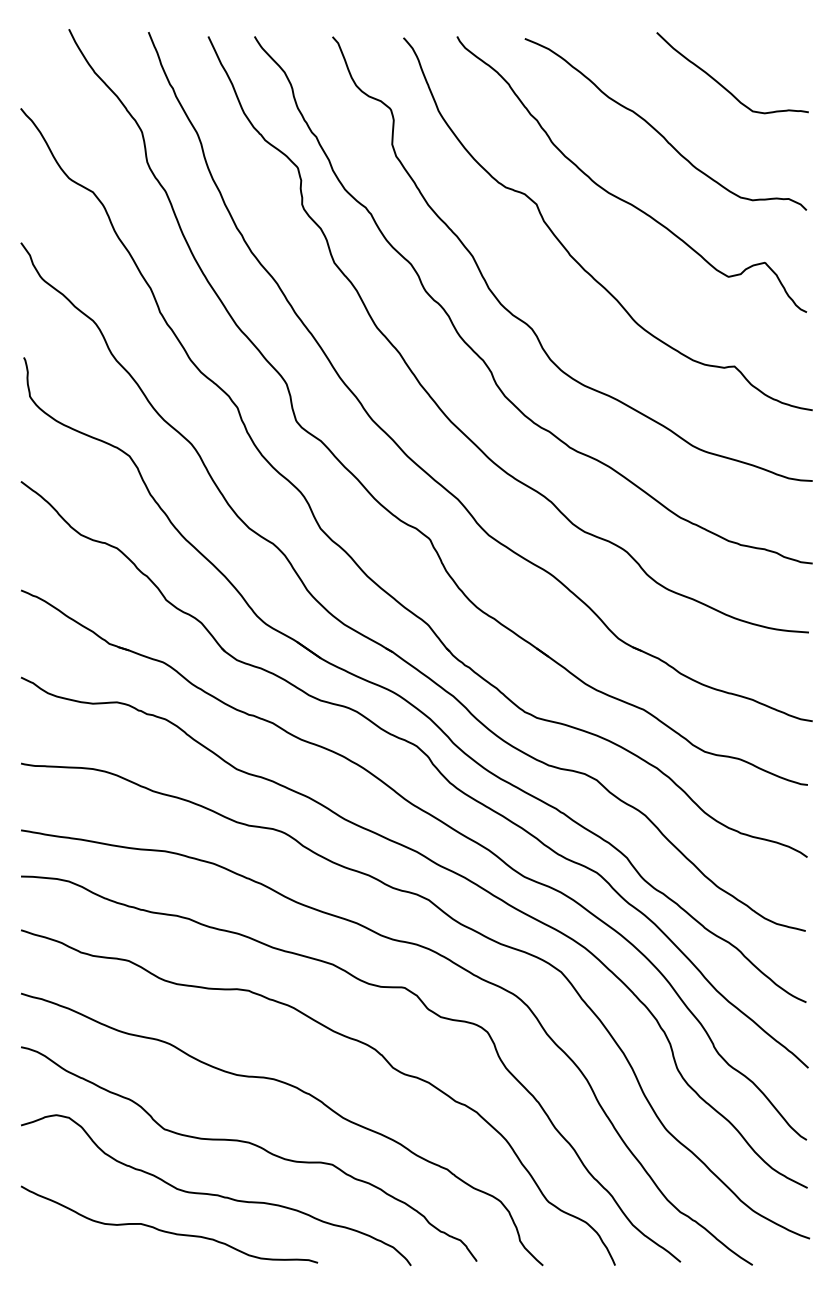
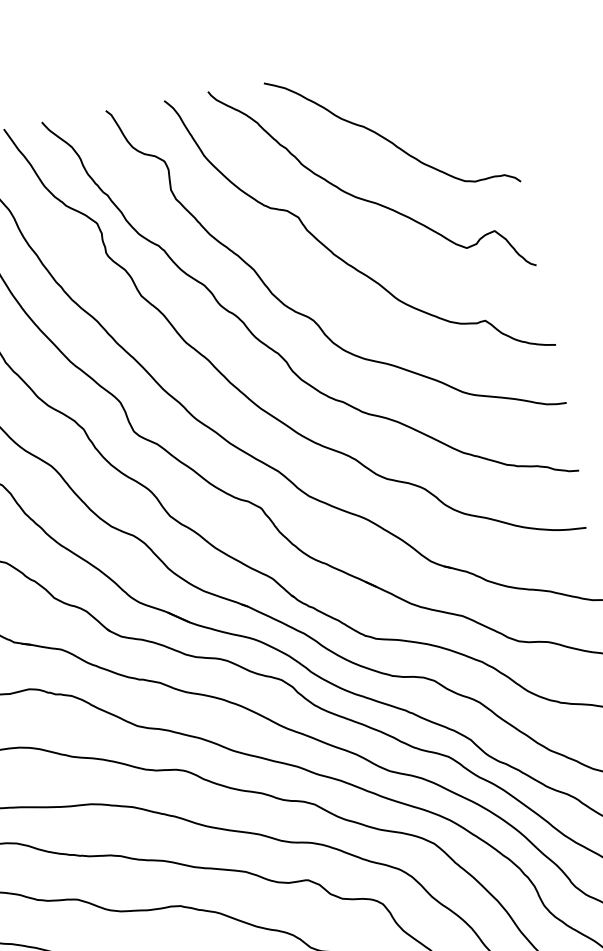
curve: (724, 86) -> (434, 92), removed

